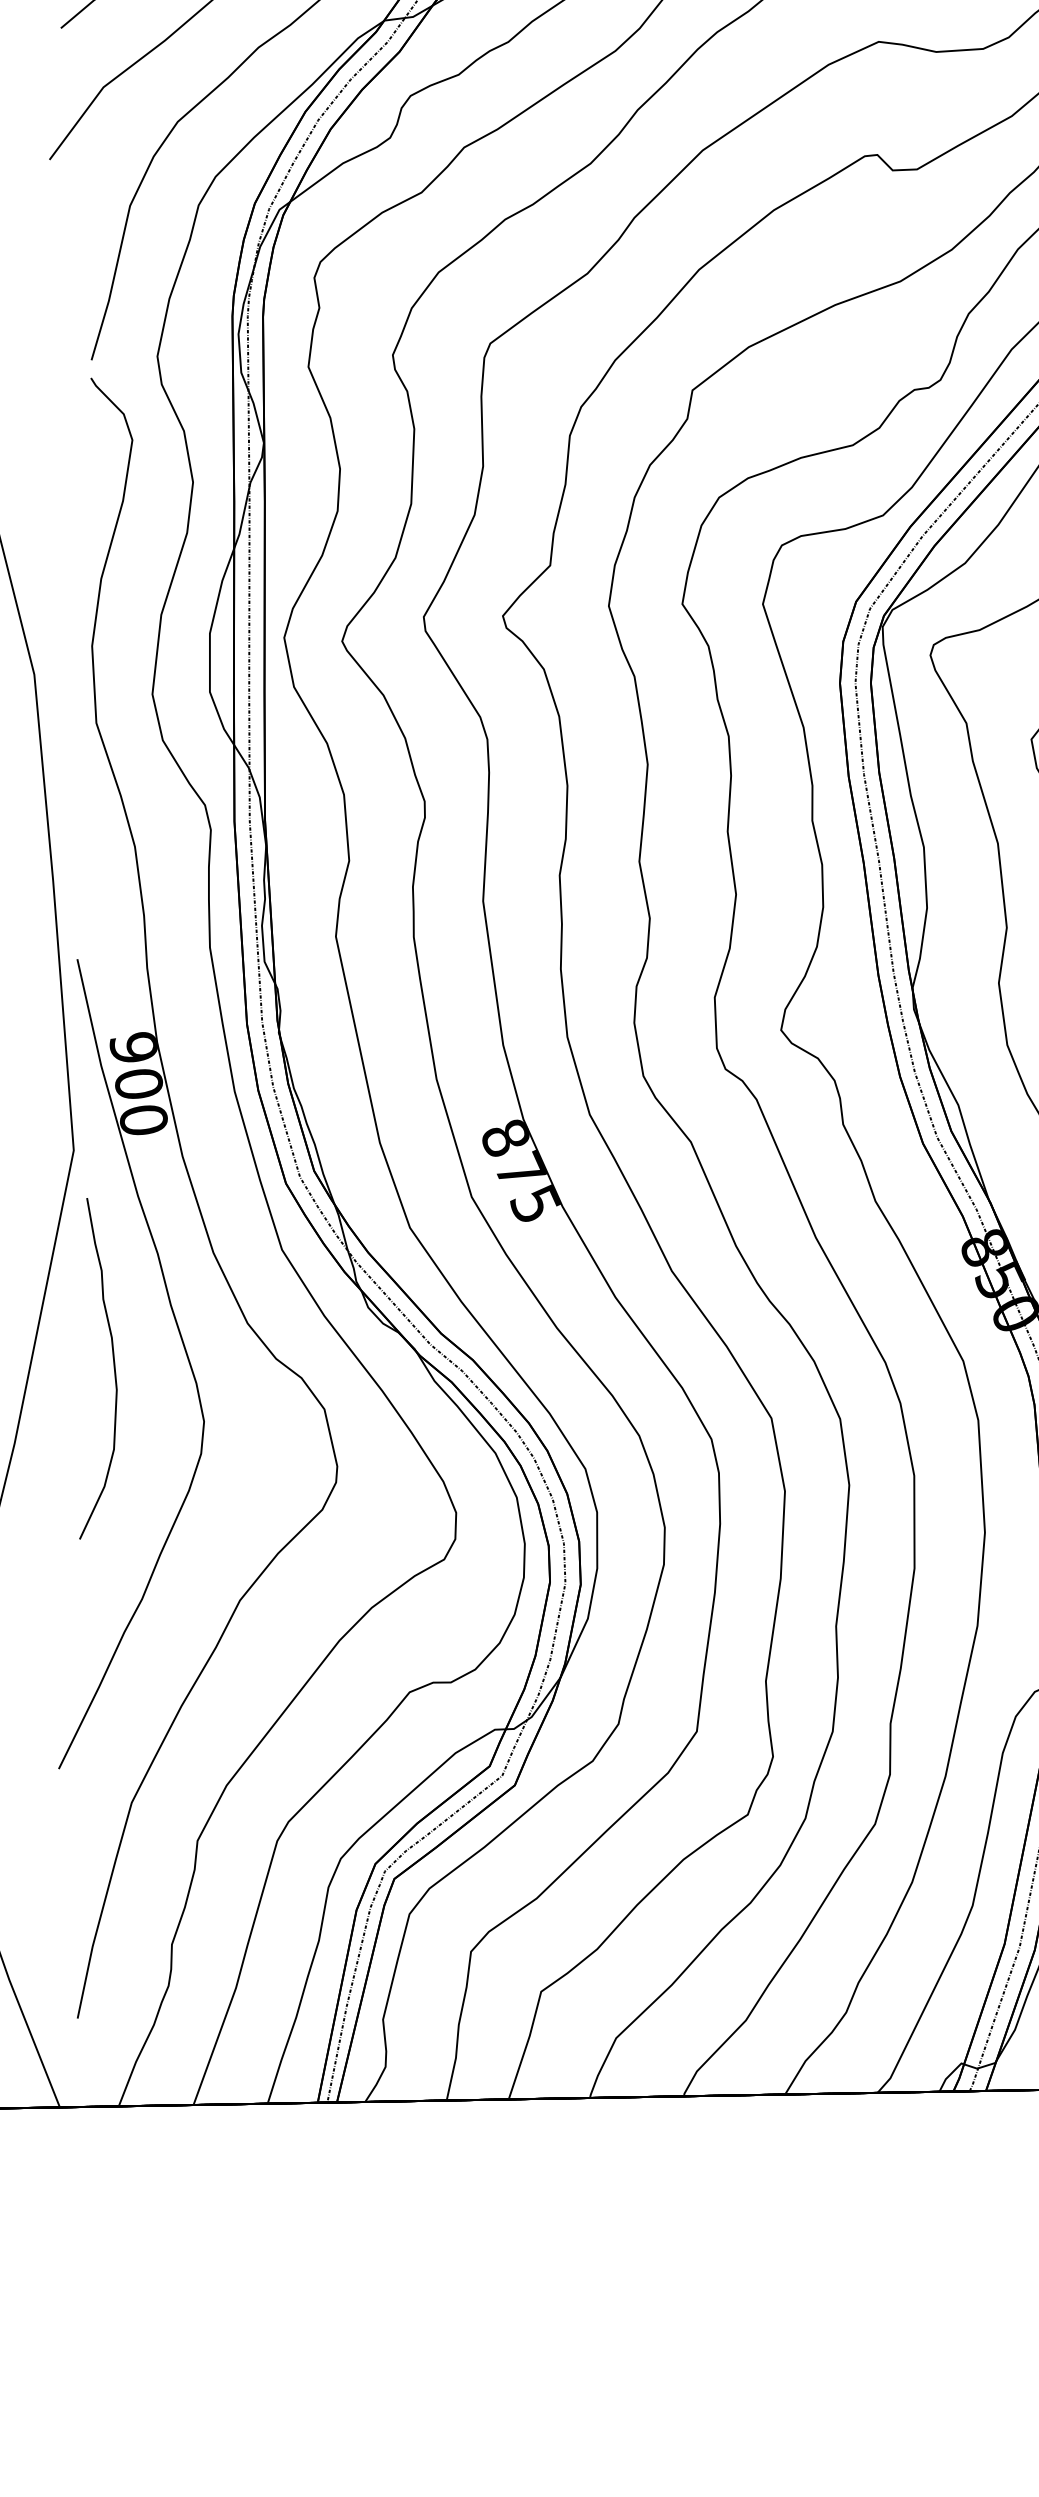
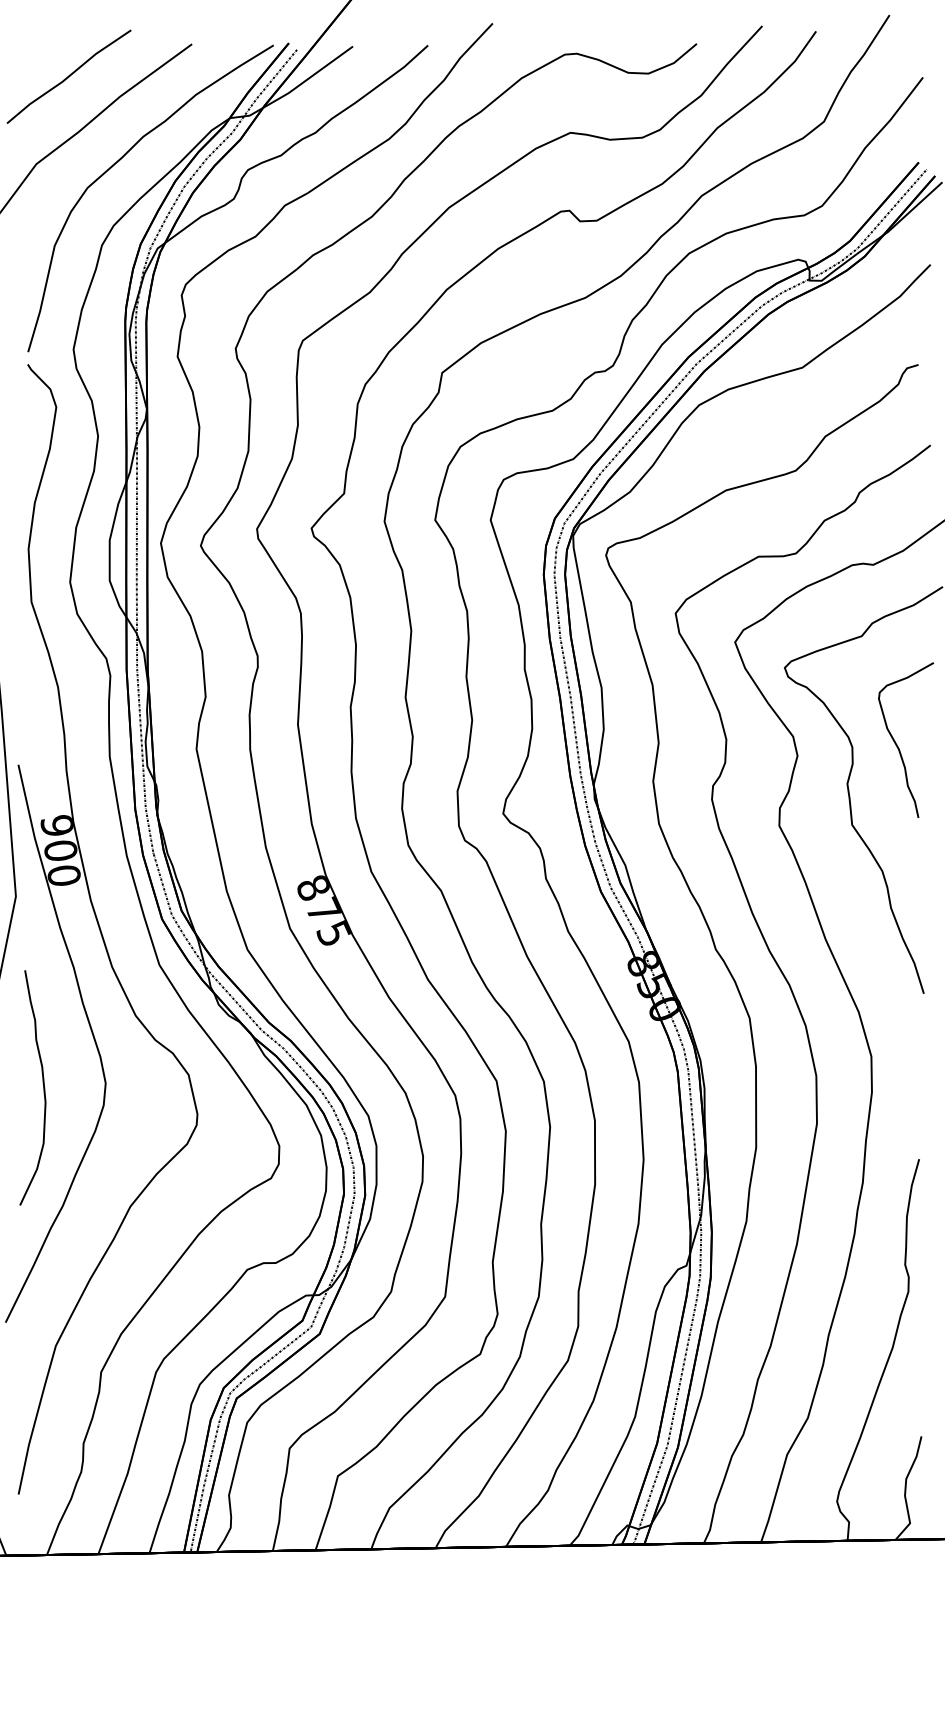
curve: (112, 1362) -> (42, 1083), moved

